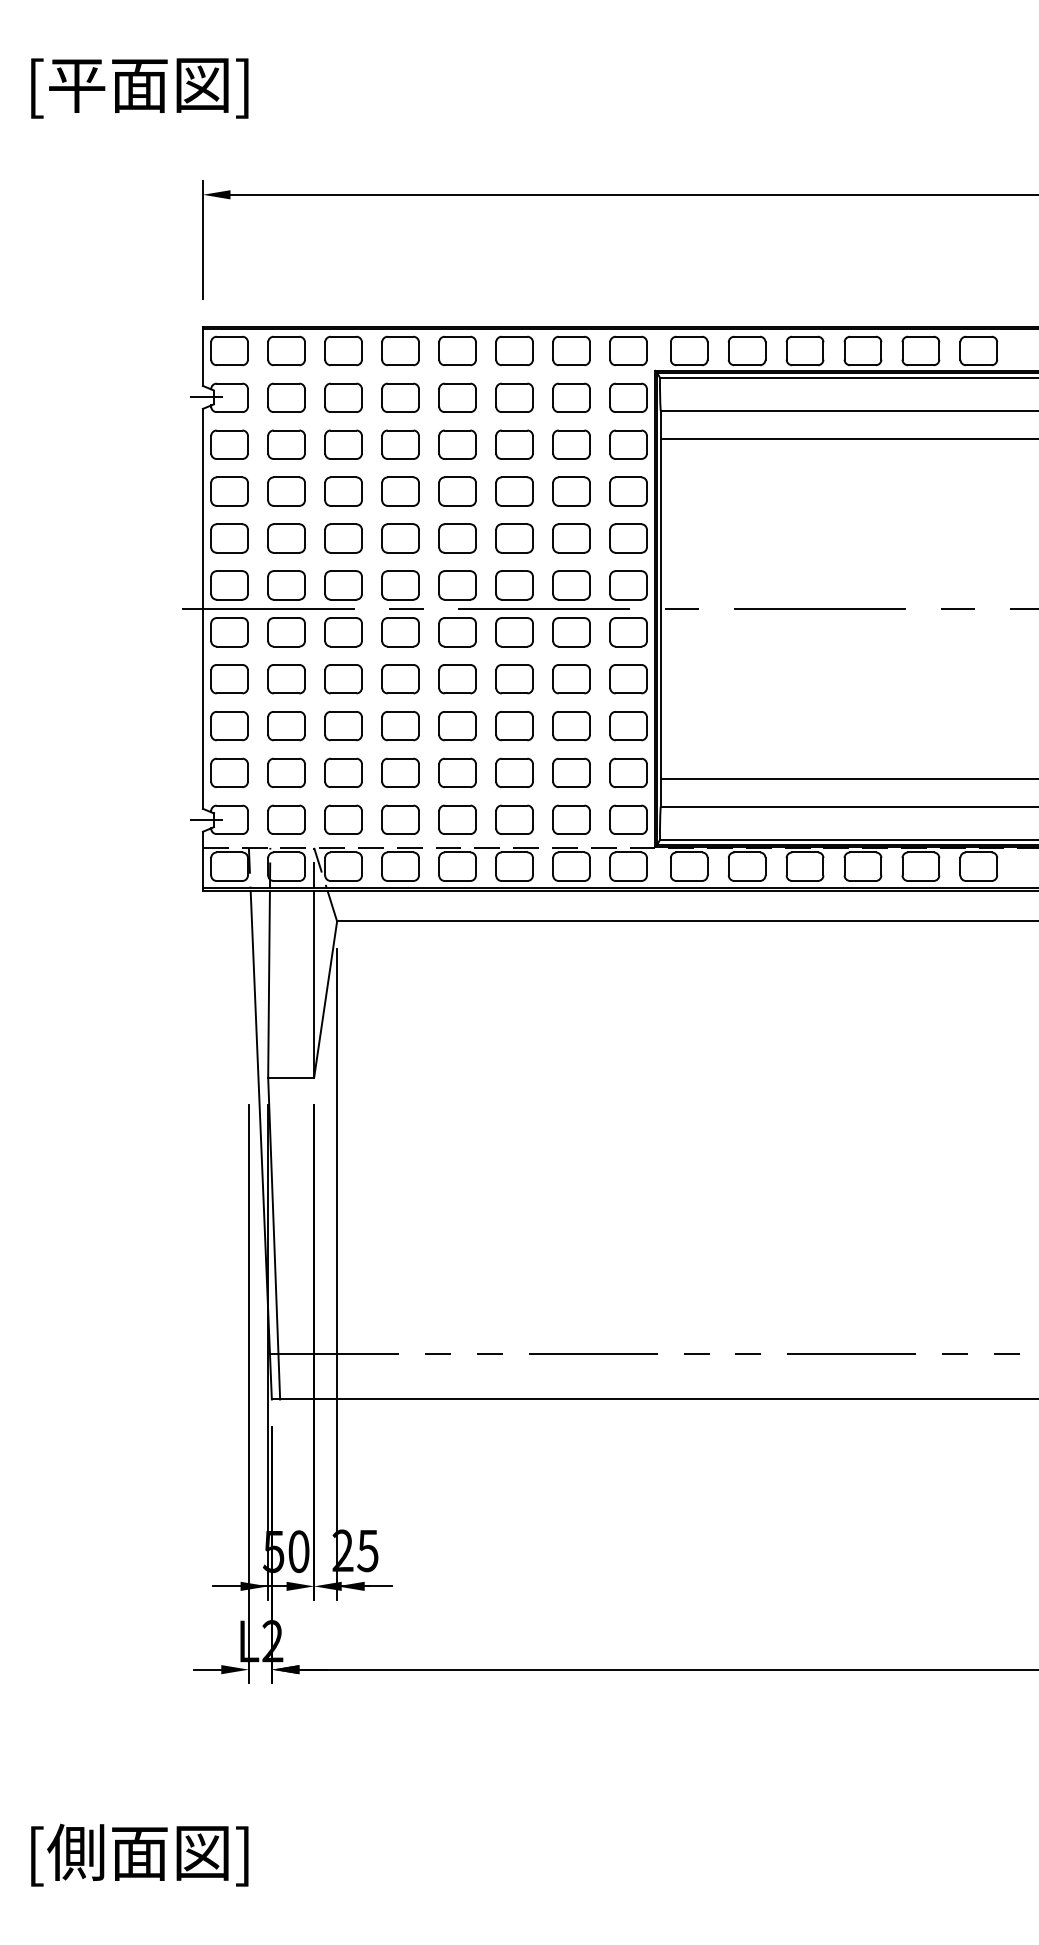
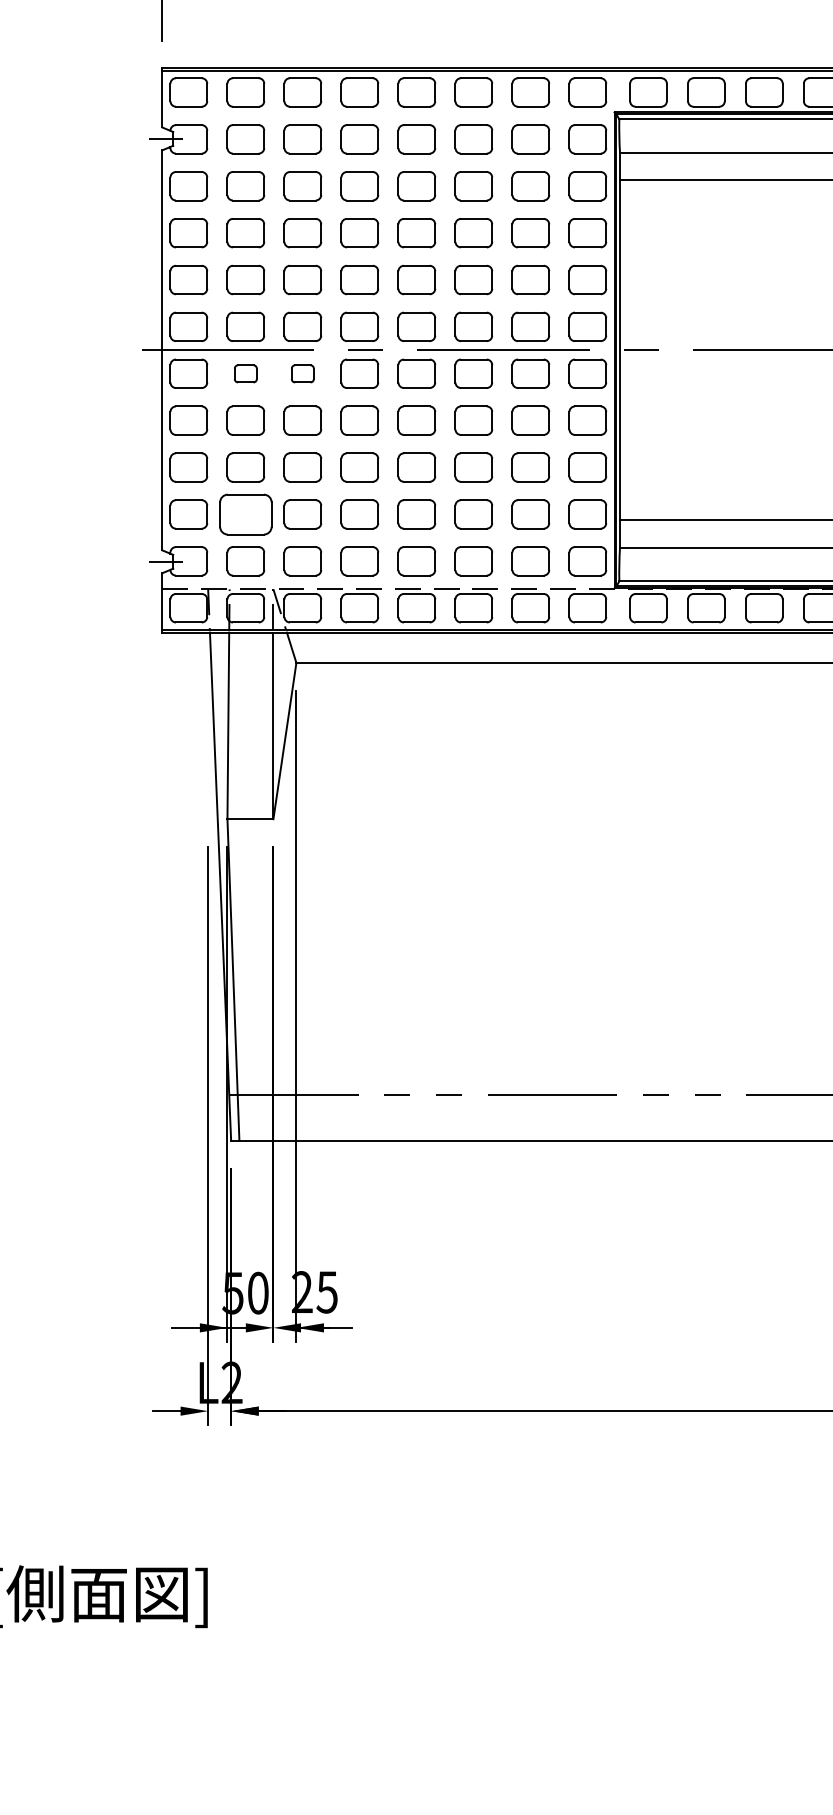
part: (286, 632) -> (245, 373), size x0.6
part: (343, 632) -> (302, 373), size x0.6
part: (286, 772) -> (245, 513), size x1.4

